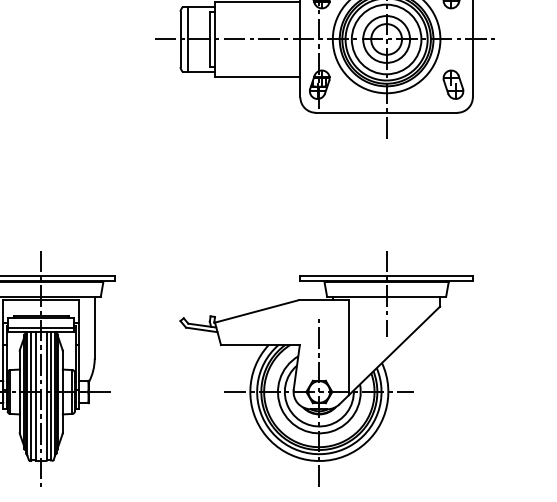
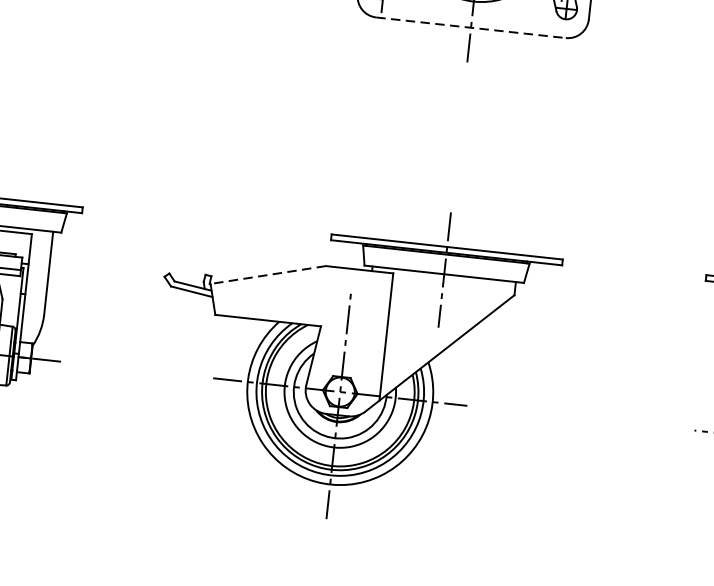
line: (386, 112) -> (470, 27), solid -> dashed
line: (256, 311) -> (267, 275), solid -> dashed

